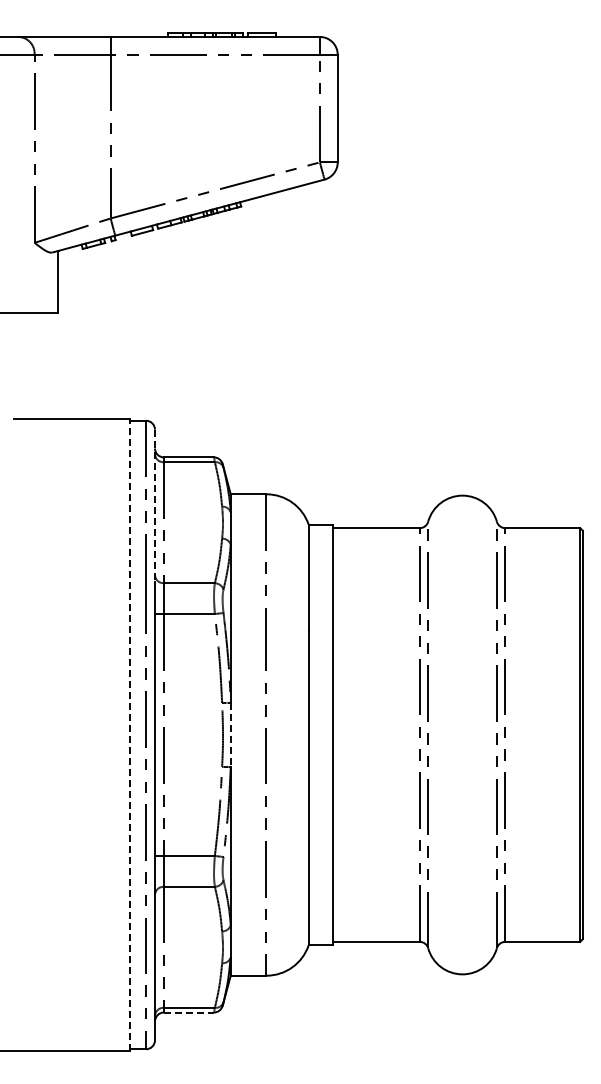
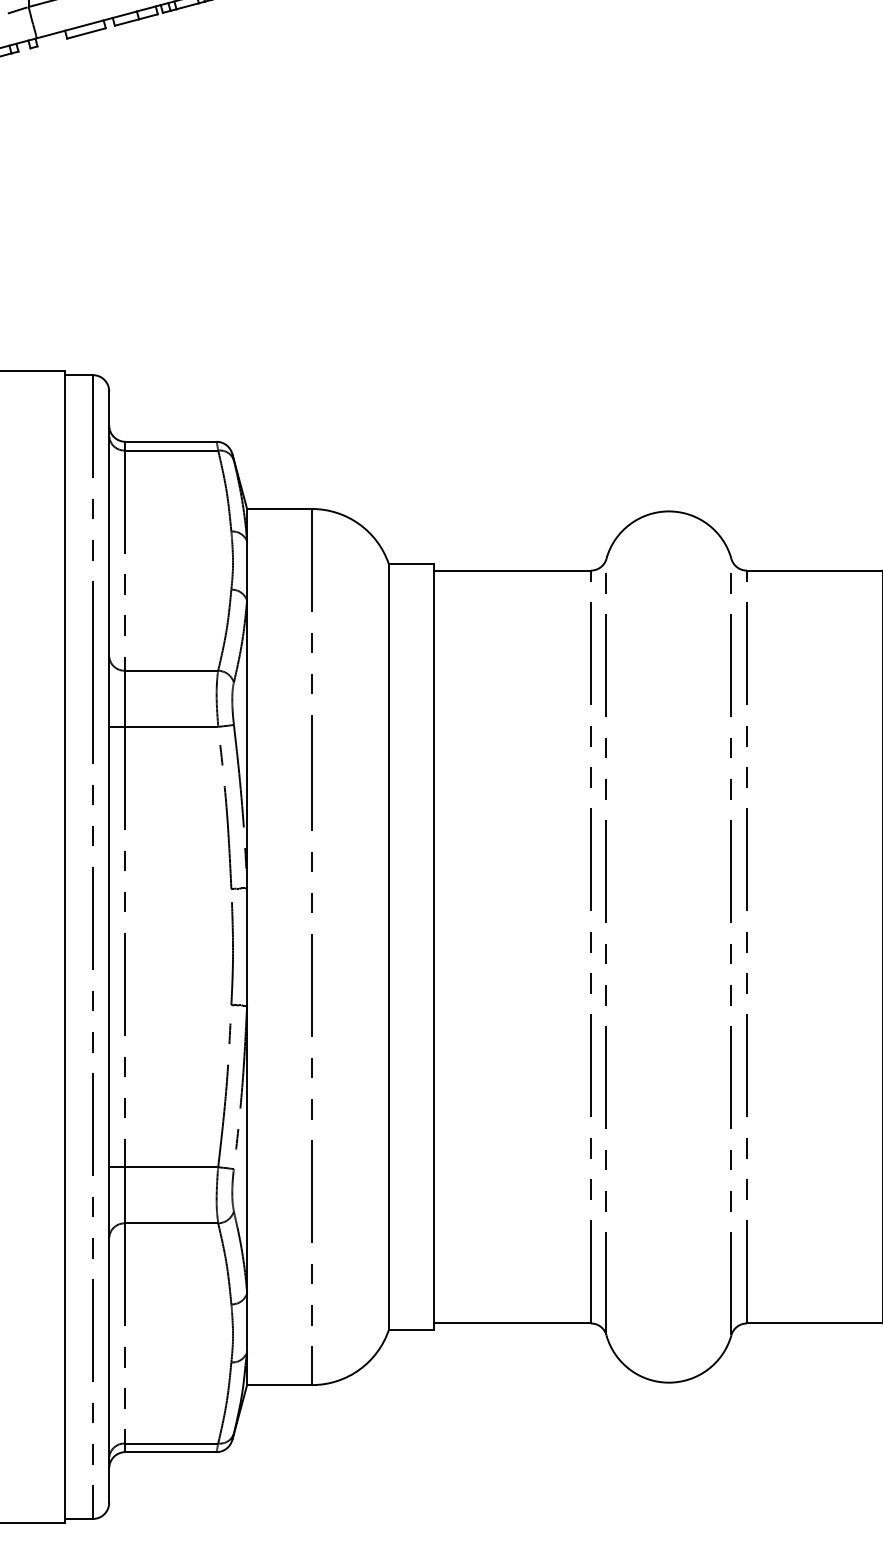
line: (154, 506) -> (108, 531), dashed -> solid
line: (130, 734) -> (64, 946), dashed -> solid
line: (230, 735) -> (246, 947), dashed -> solid
line: (189, 1012) -> (172, 1452), dashed -> solid

